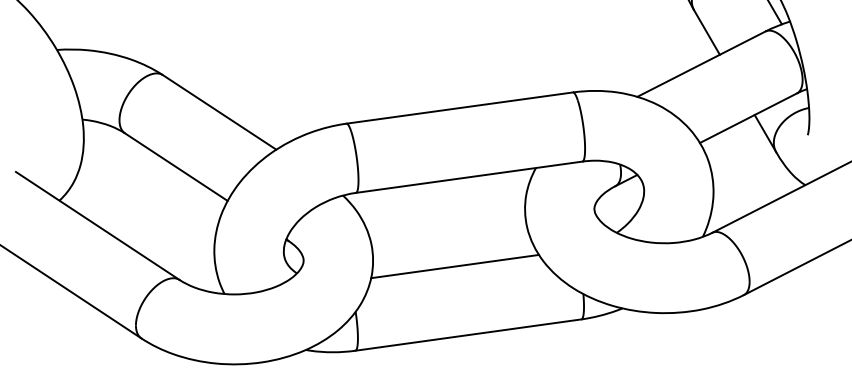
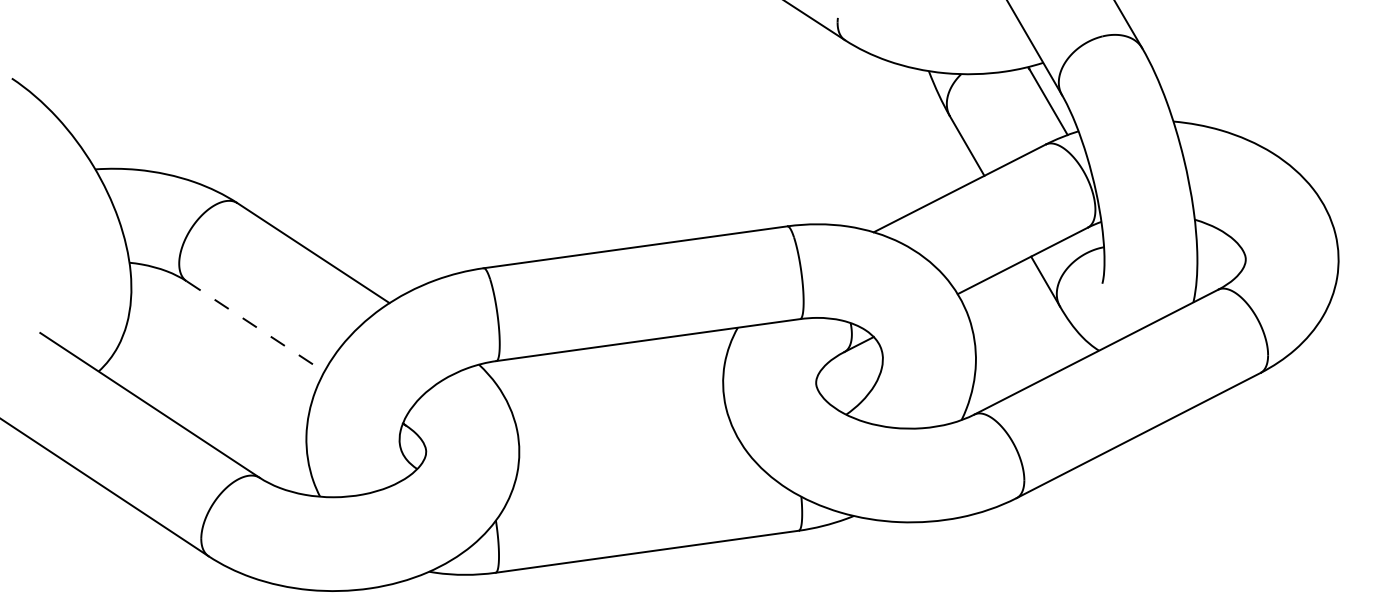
line: (176, 167) -> (255, 326), solid -> dashed
line: (454, 266) -> (628, 459), removed

